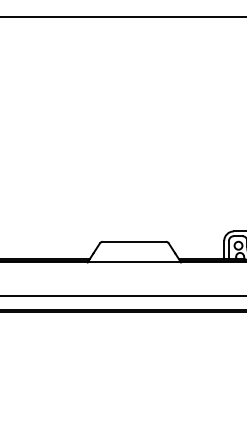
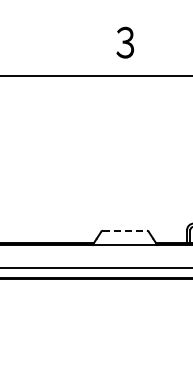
line: (135, 241) -> (125, 230), solid -> dashed

